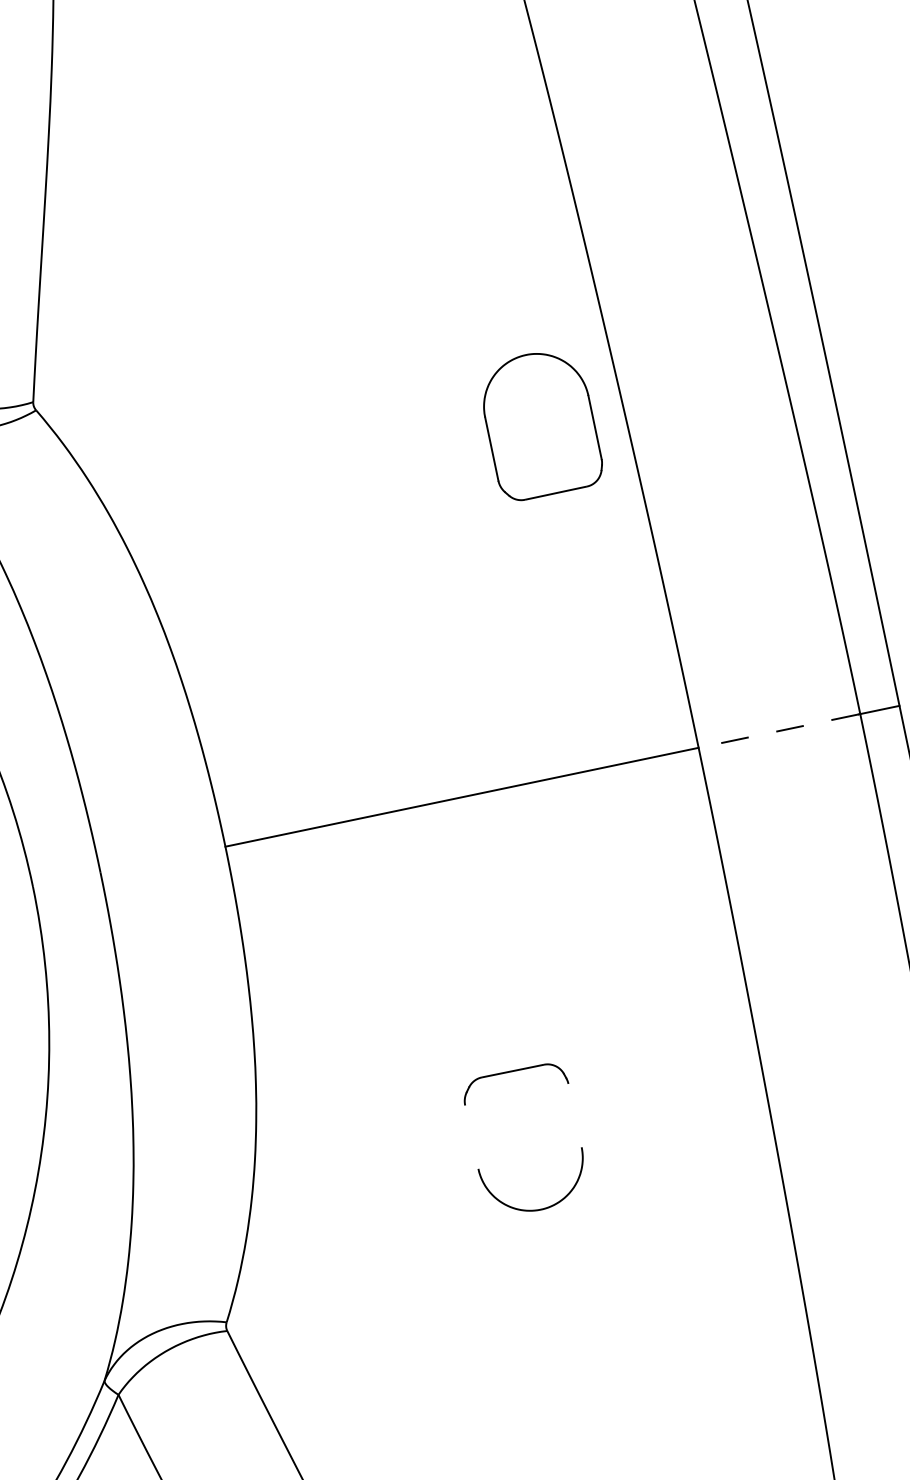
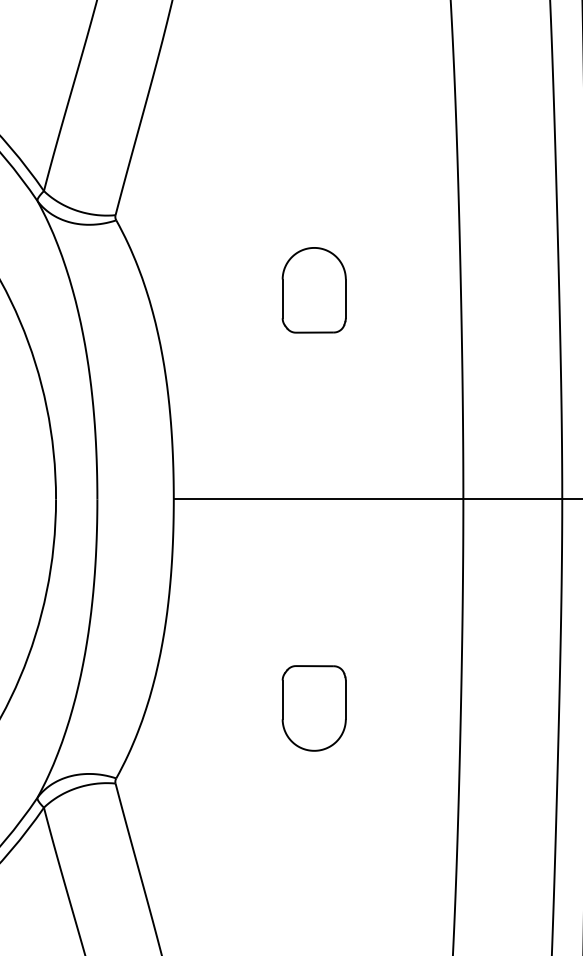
part: (539, 424) -> (313, 290), moved
line: (777, 731) -> (511, 499), dashed -> solid
line: (574, 1115) -> (345, 699), added
line: (471, 1136) -> (282, 699), added

